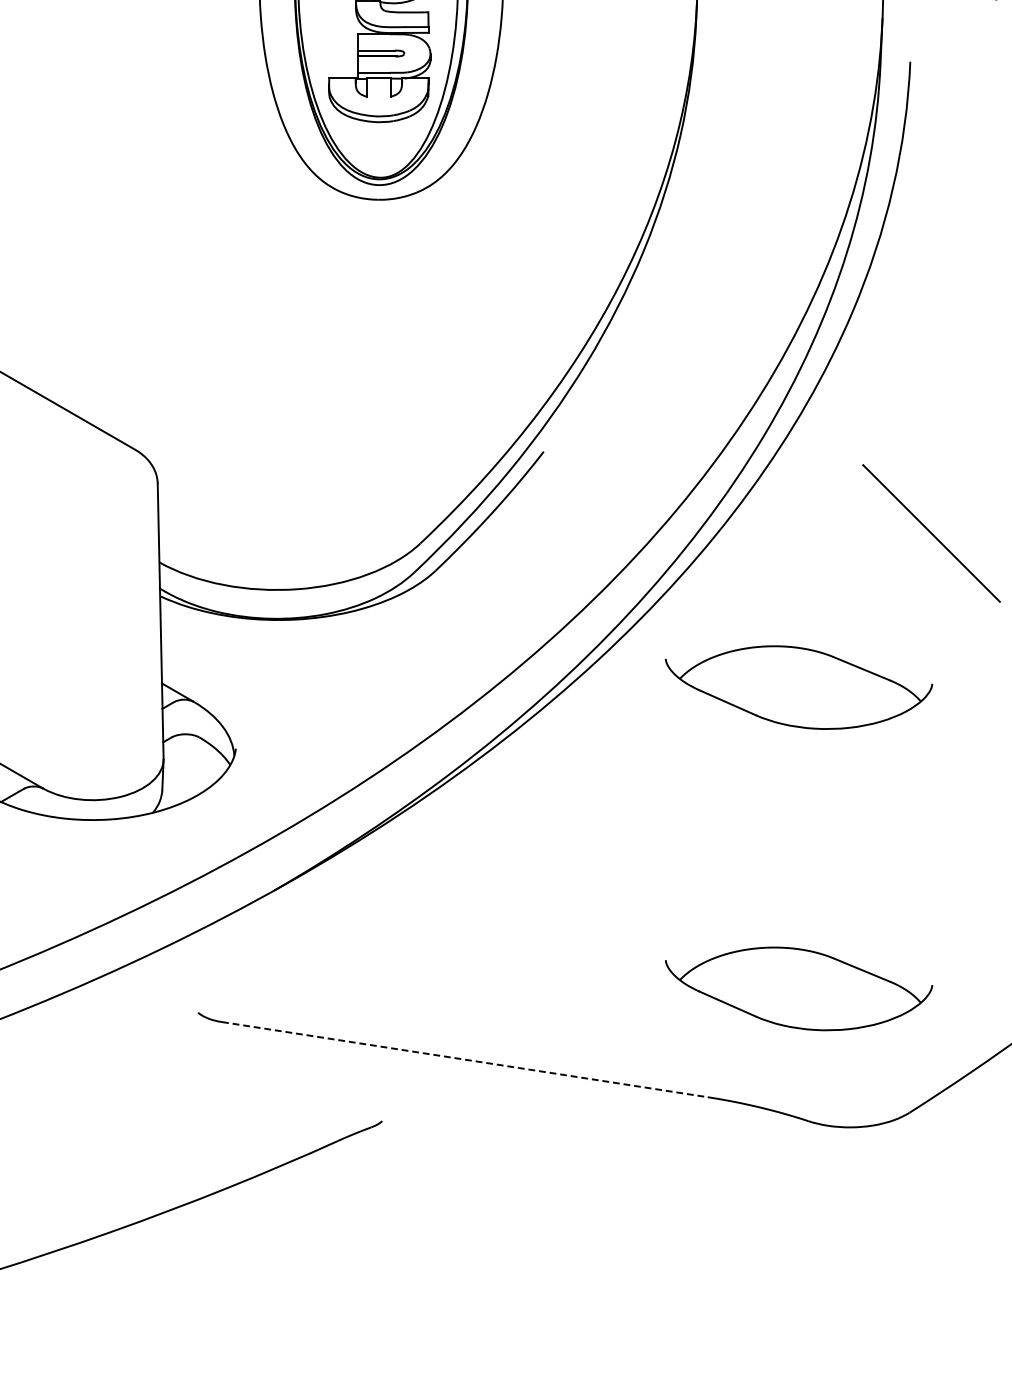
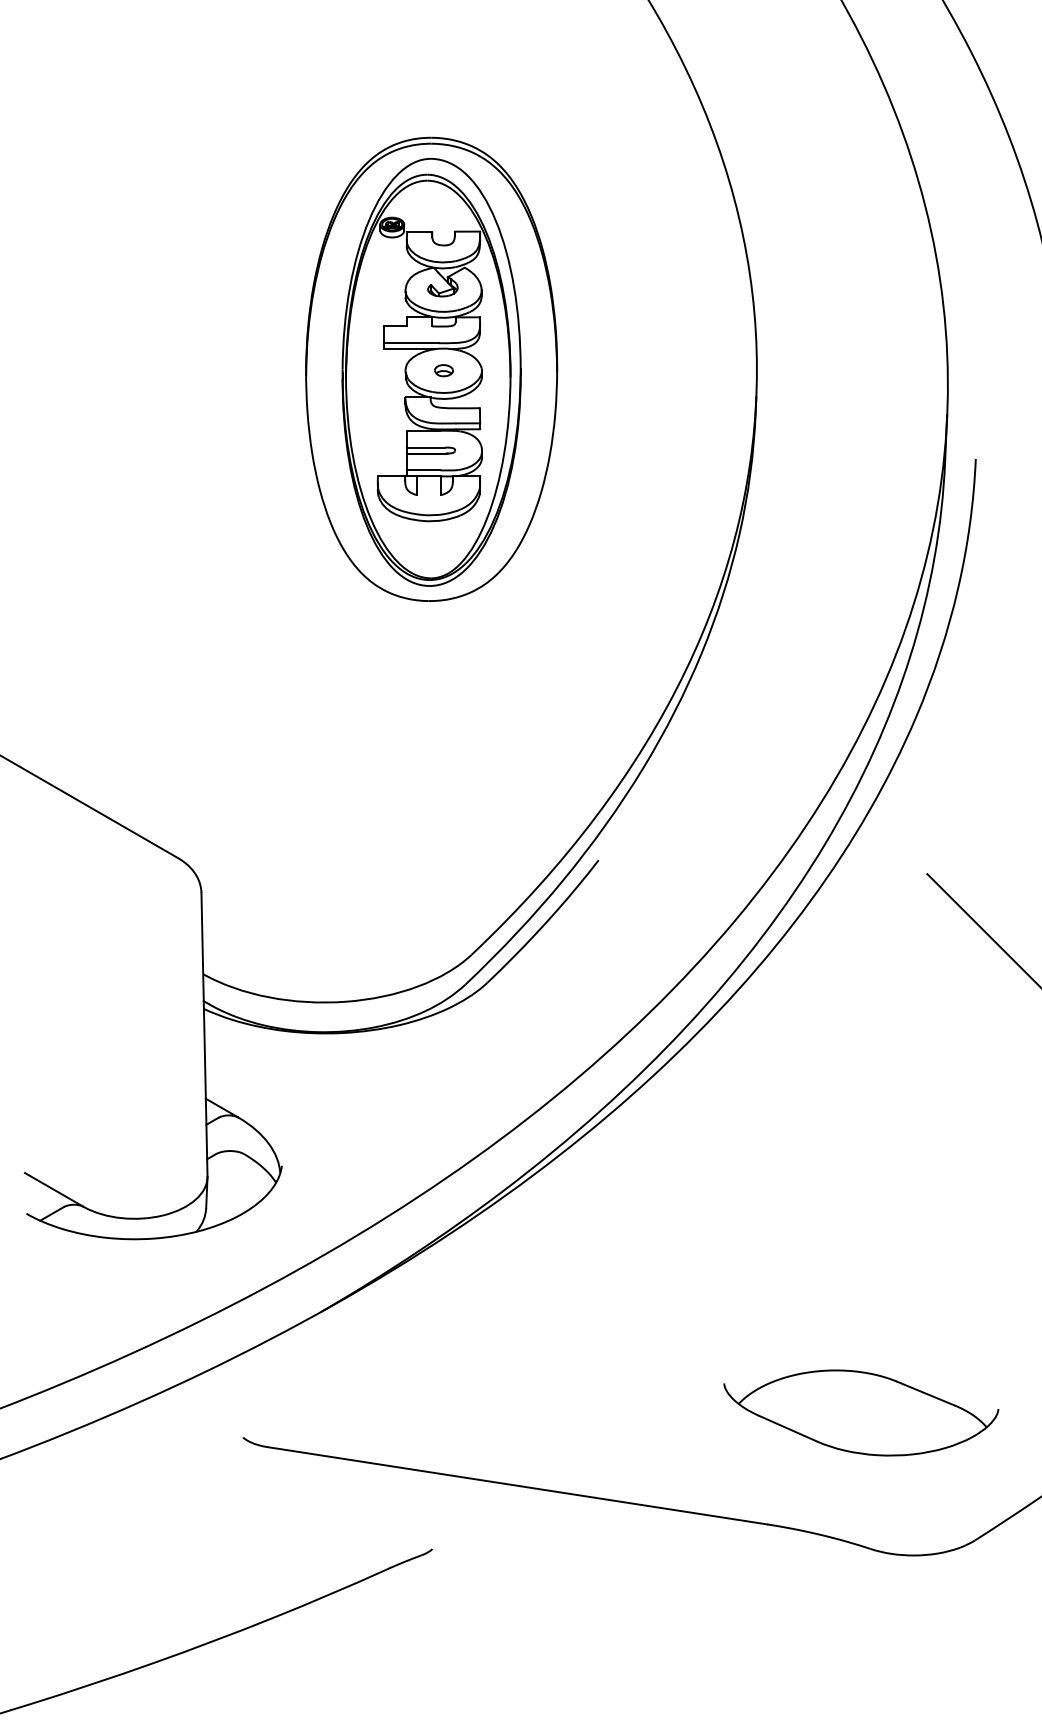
part: (799, 687) -> (861, 1102), removed
line: (464, 1059) -> (517, 1485), dashed -> solid

